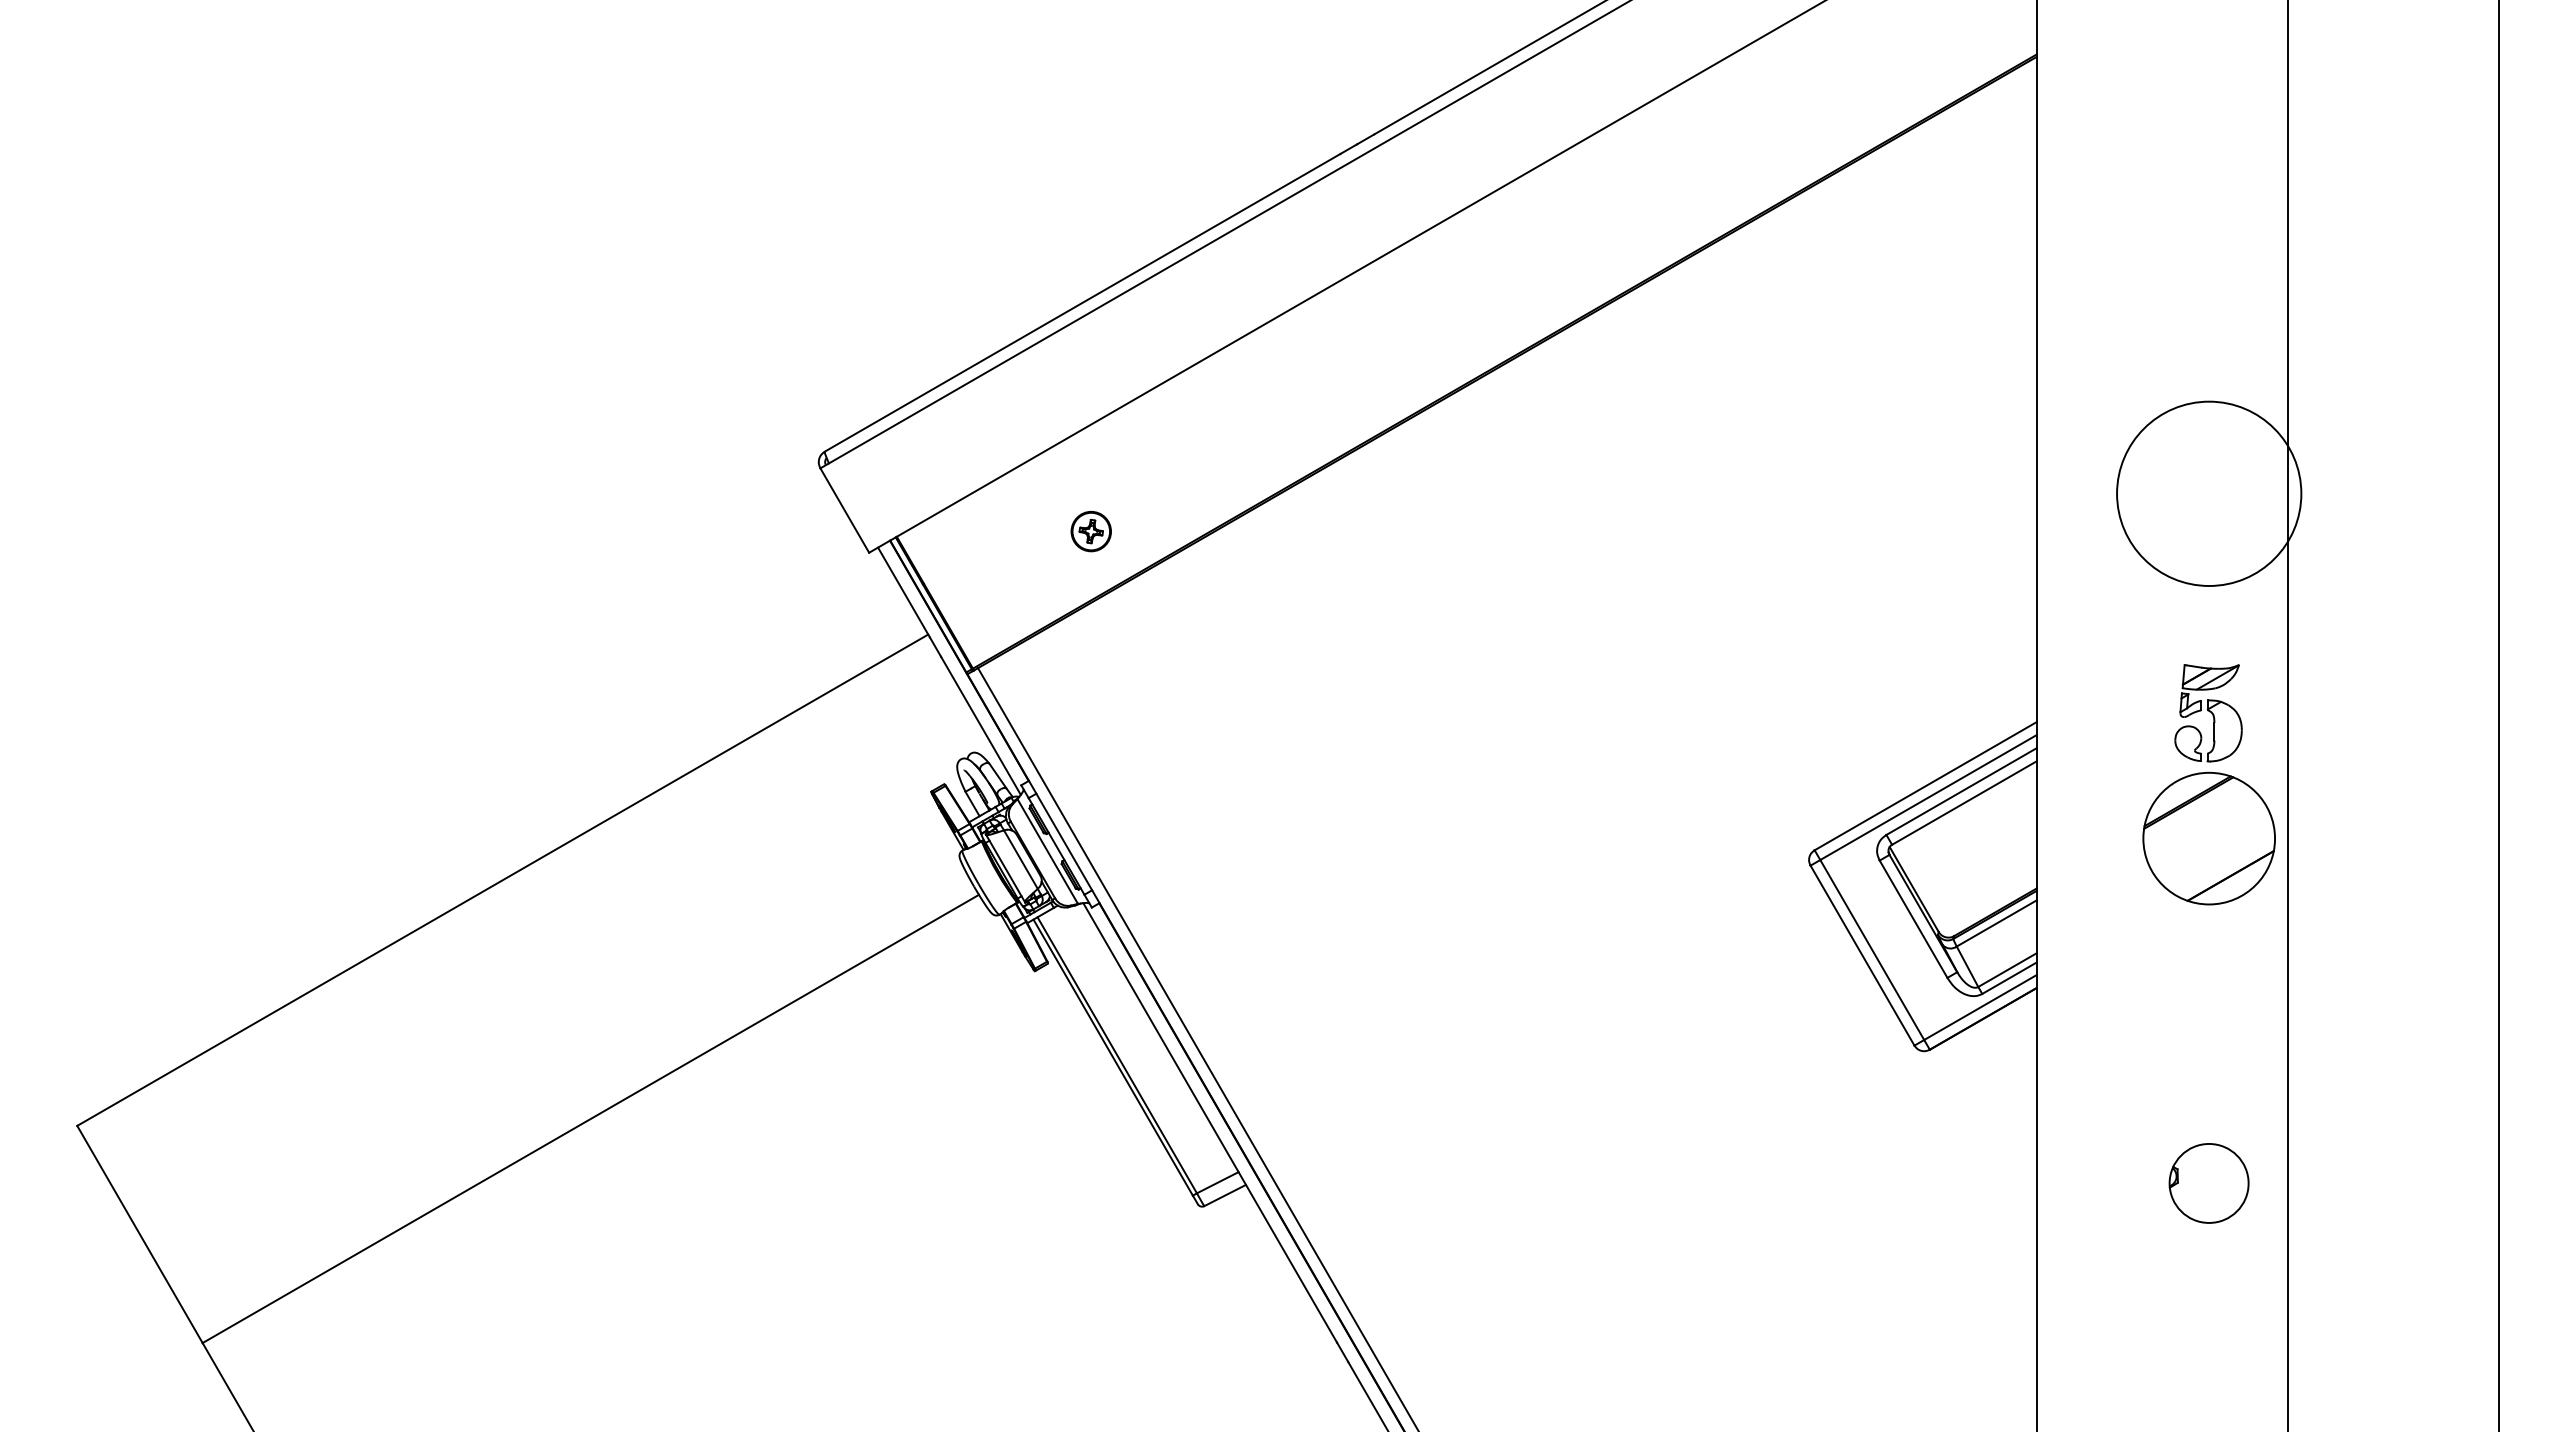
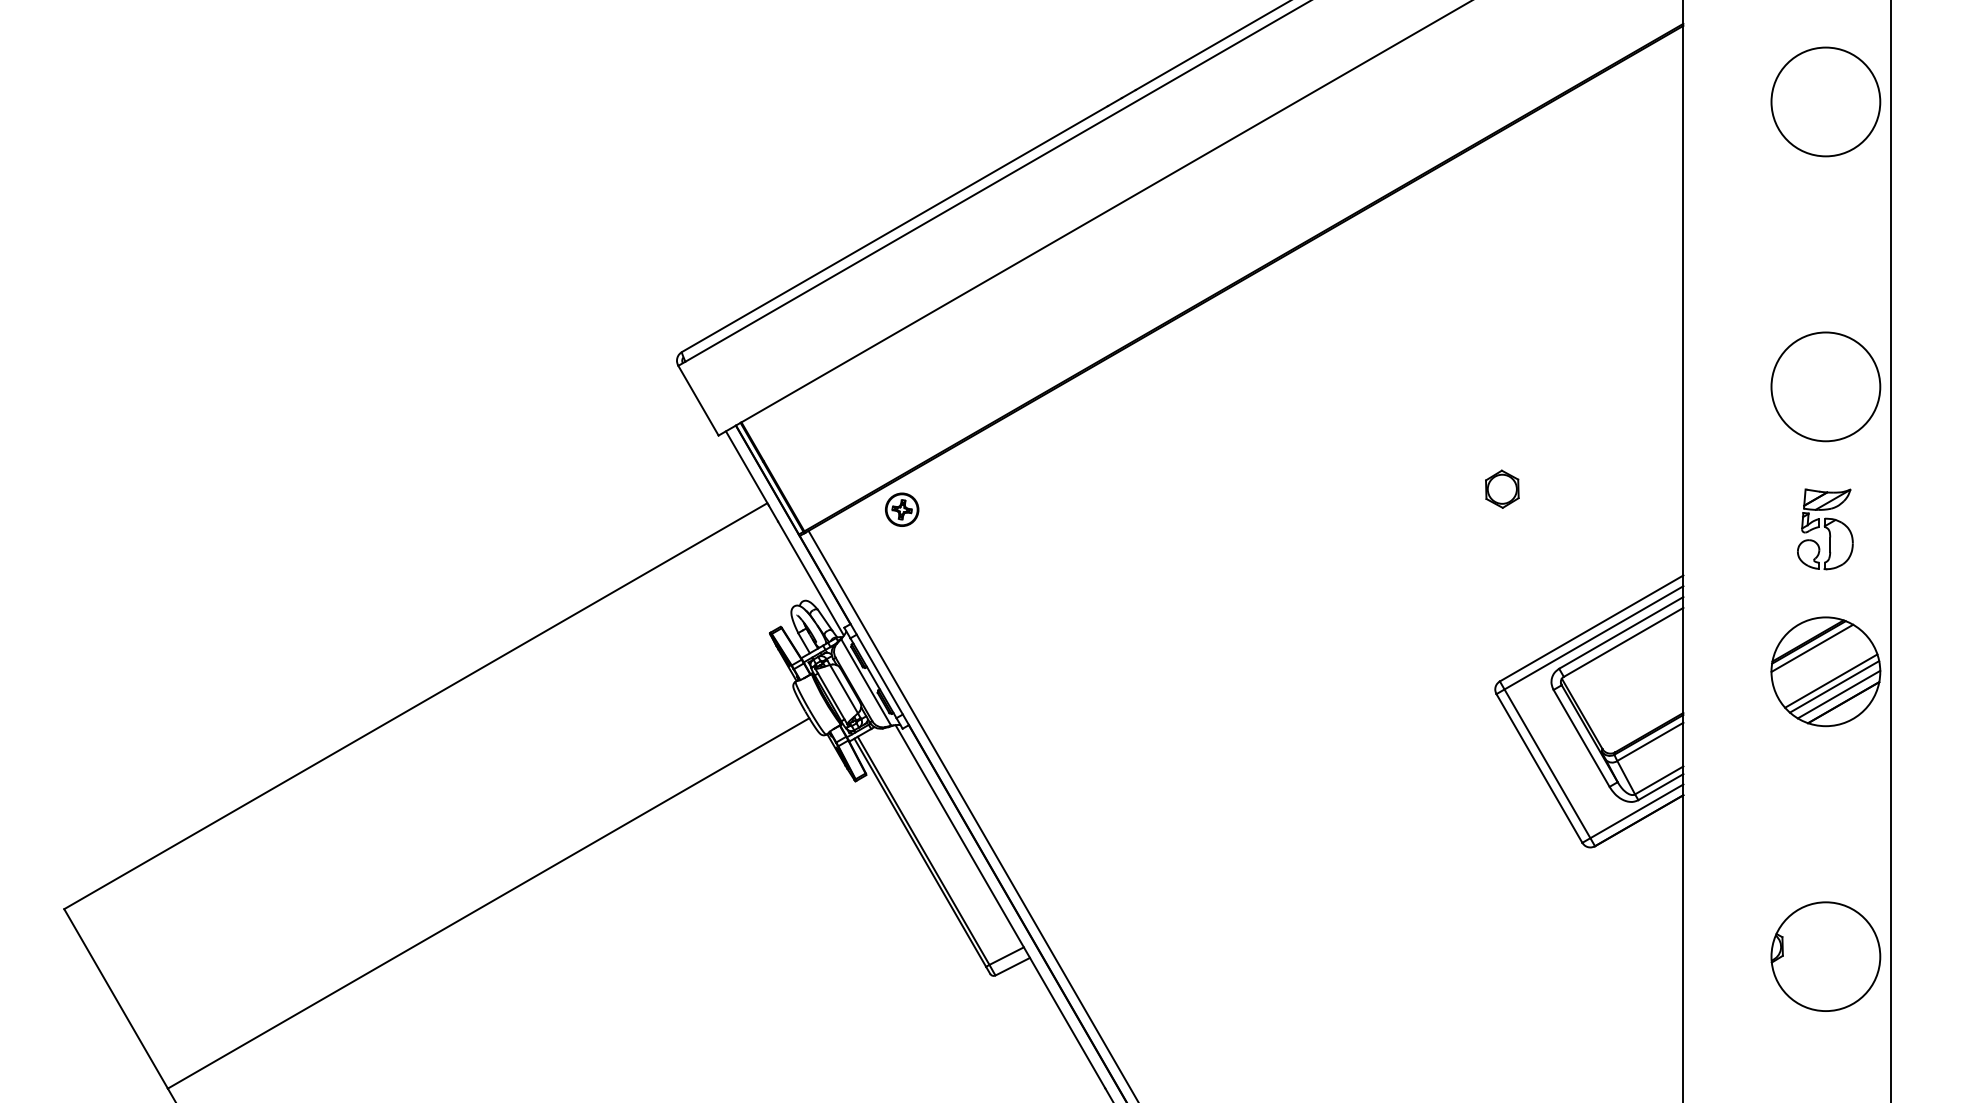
circle: (2208, 148) -> (1825, 101), added
circle: (2209, 493) -> (1826, 386), size x0.71
part: (1090, 531) -> (901, 509), moved
part: (1817, 617) -> (1502, 489), added
part: (2208, 713) -> (1825, 529), moved
line: (2192, 809) -> (1812, 647), added
line: (2215, 849) -> (1831, 680), added
line: (2219, 856) -> (1834, 686), added
line: (2225, 866) -> (1839, 694), added
part: (2208, 1183) -> (1825, 956), size x1.67

